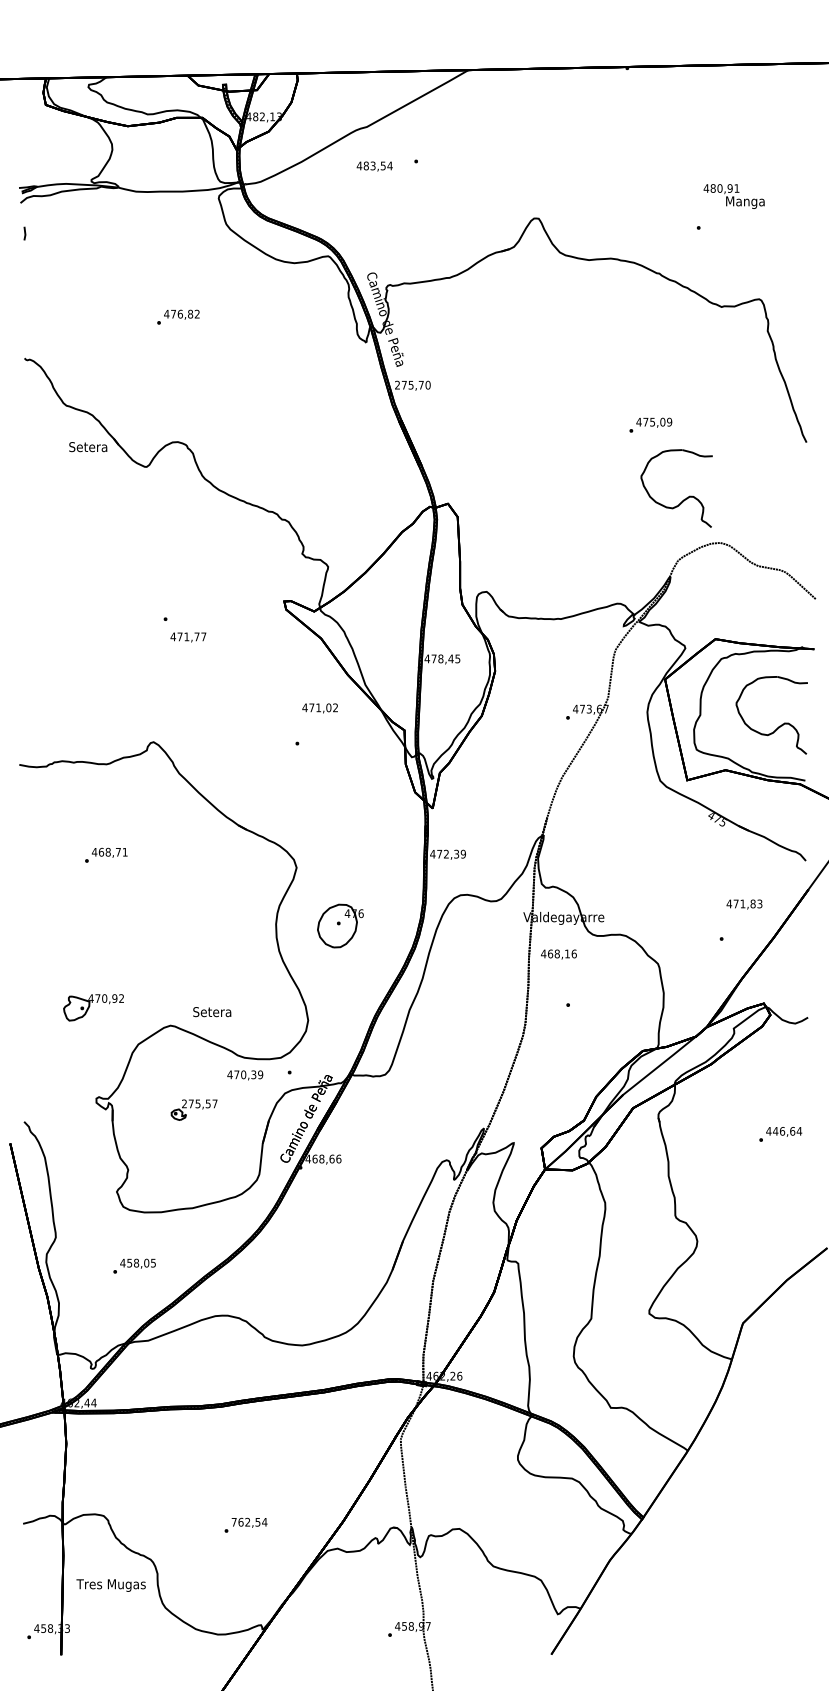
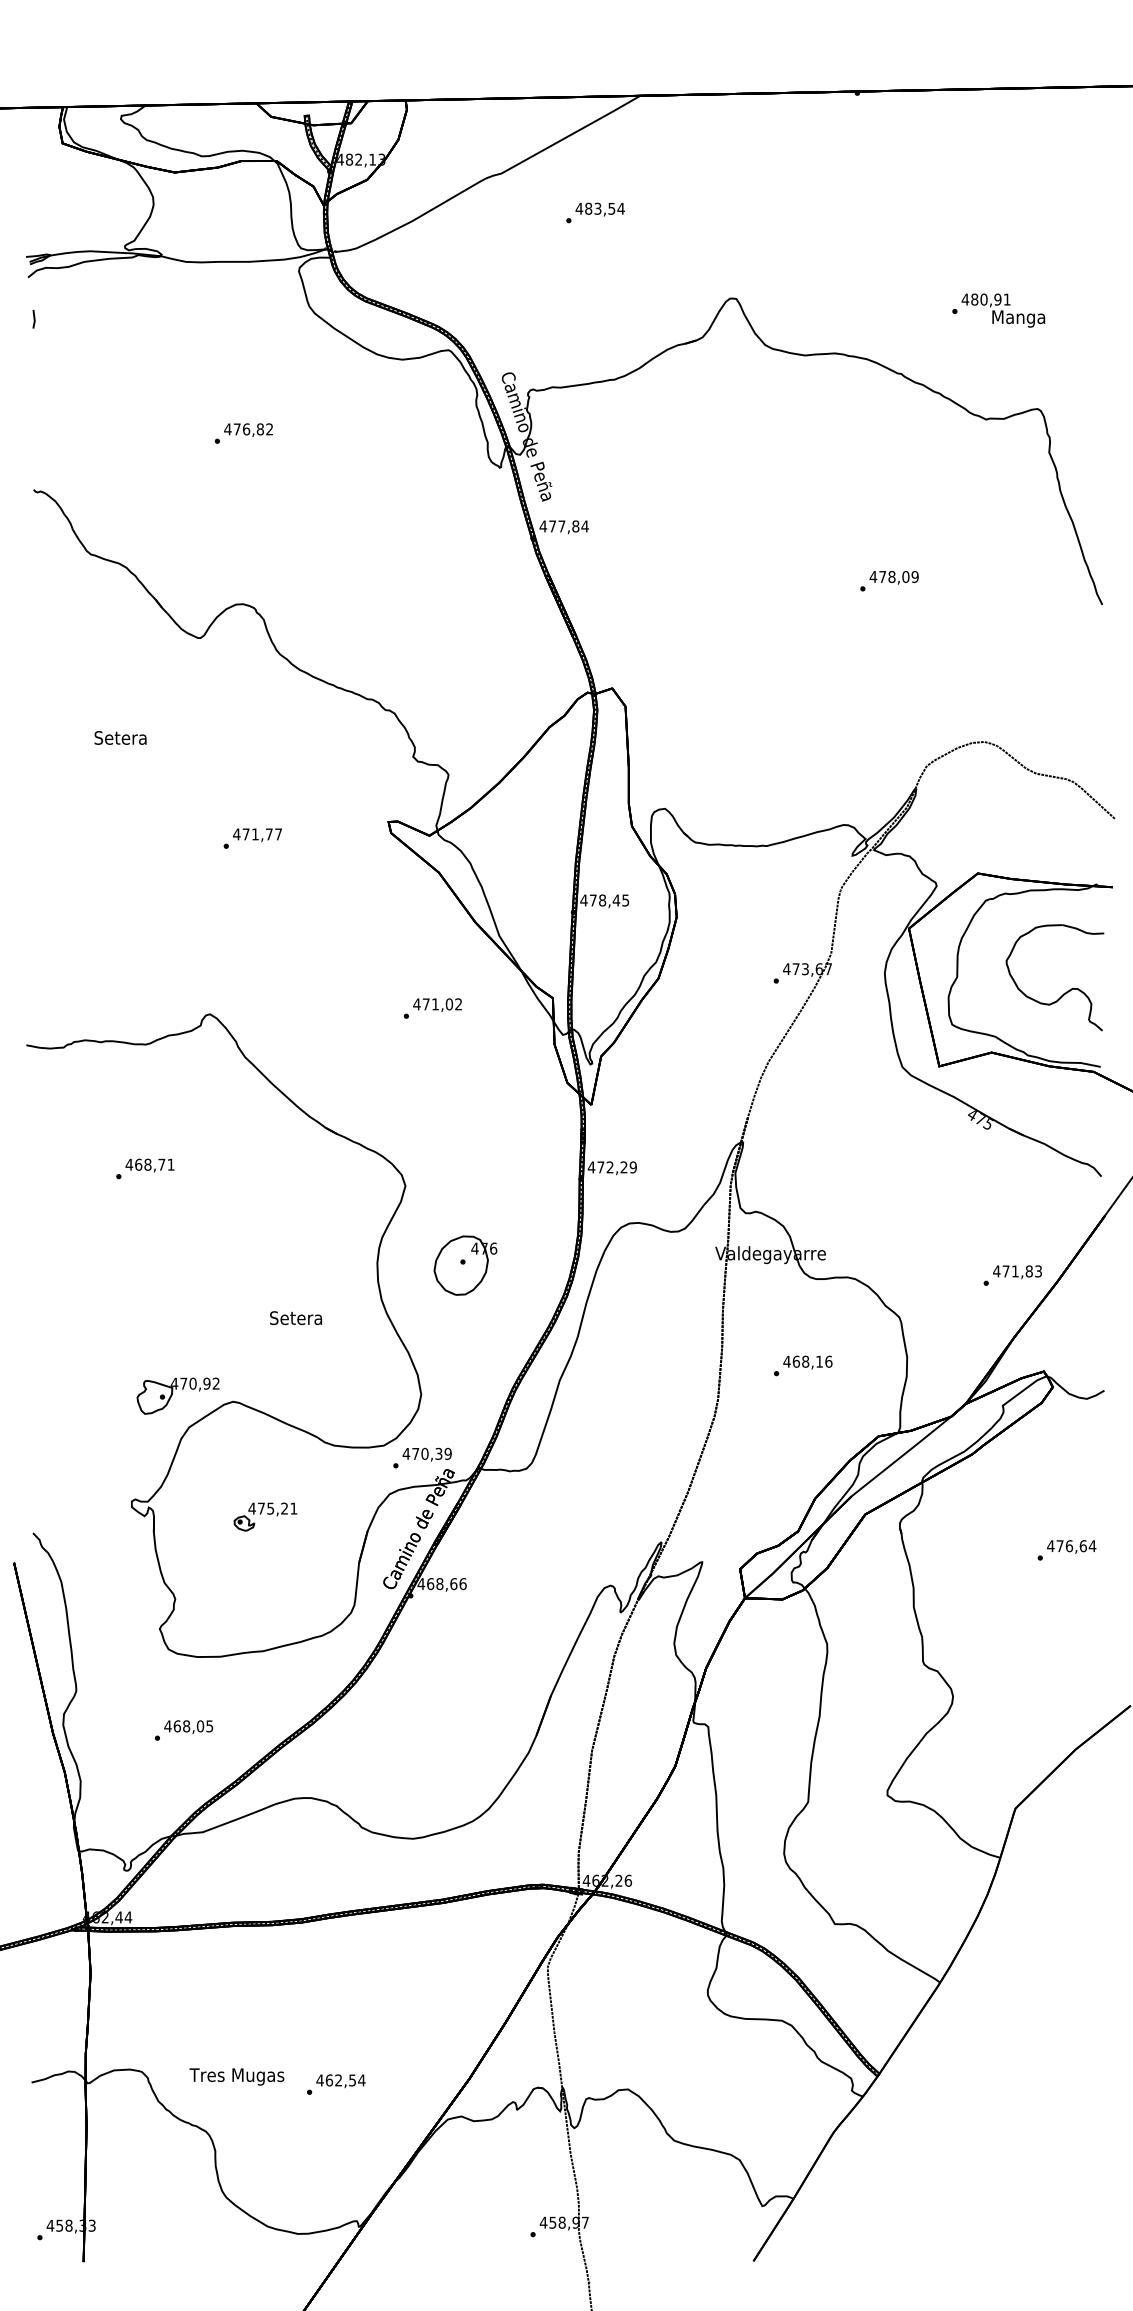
text: (374, 166) -> (599, 209), moved
text: (734, 196) -> (1003, 310), moved
text: (412, 385) -> (563, 526), 275,70 -> 477,84
text: (652, 421) -> (891, 576), 475,09 -> 478,09
text: (88, 446) -> (120, 737), moved
part: (683, 500) -> (933, 683), removed
text: (188, 637) -> (257, 835), moved
text: (320, 707) -> (437, 1004), moved
text: (456, 854) -> (623, 1167), 472,39 -> 472,29
text: (744, 904) -> (1017, 1272), moved
text: (558, 954) -> (807, 1362), moved
part: (93, 1007) -> (177, 1395), moved
text: (212, 1012) -> (296, 1318), moved
text: (244, 1075) -> (426, 1454), moved
text: (199, 1103) -> (272, 1508), 275,57 -> 475,21
text: (775, 1130) -> (1059, 1545), 446,64 -> 476,64
text: (129, 1263) -> (176, 1726), 458,05 -> 468,05
text: (233, 1522) -> (319, 2080), 762,54 -> 462,54
text: (110, 1585) -> (236, 2076), moved

